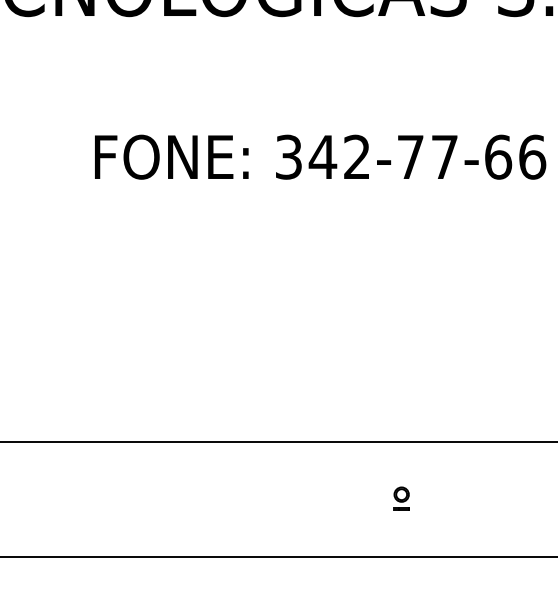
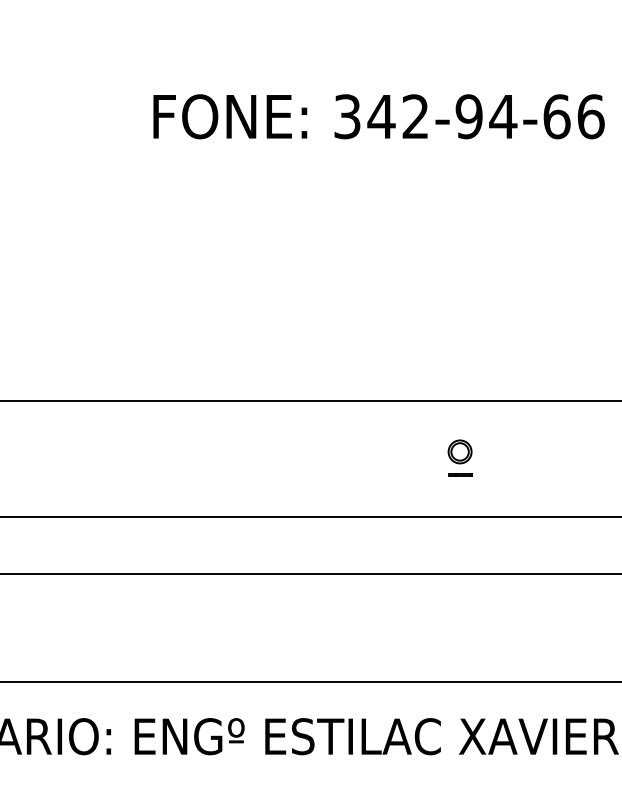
text: (427, 156) -> (486, 116), 342-77-66 -> 342-94-66
part: (401, 497) -> (460, 457), size x1.6

